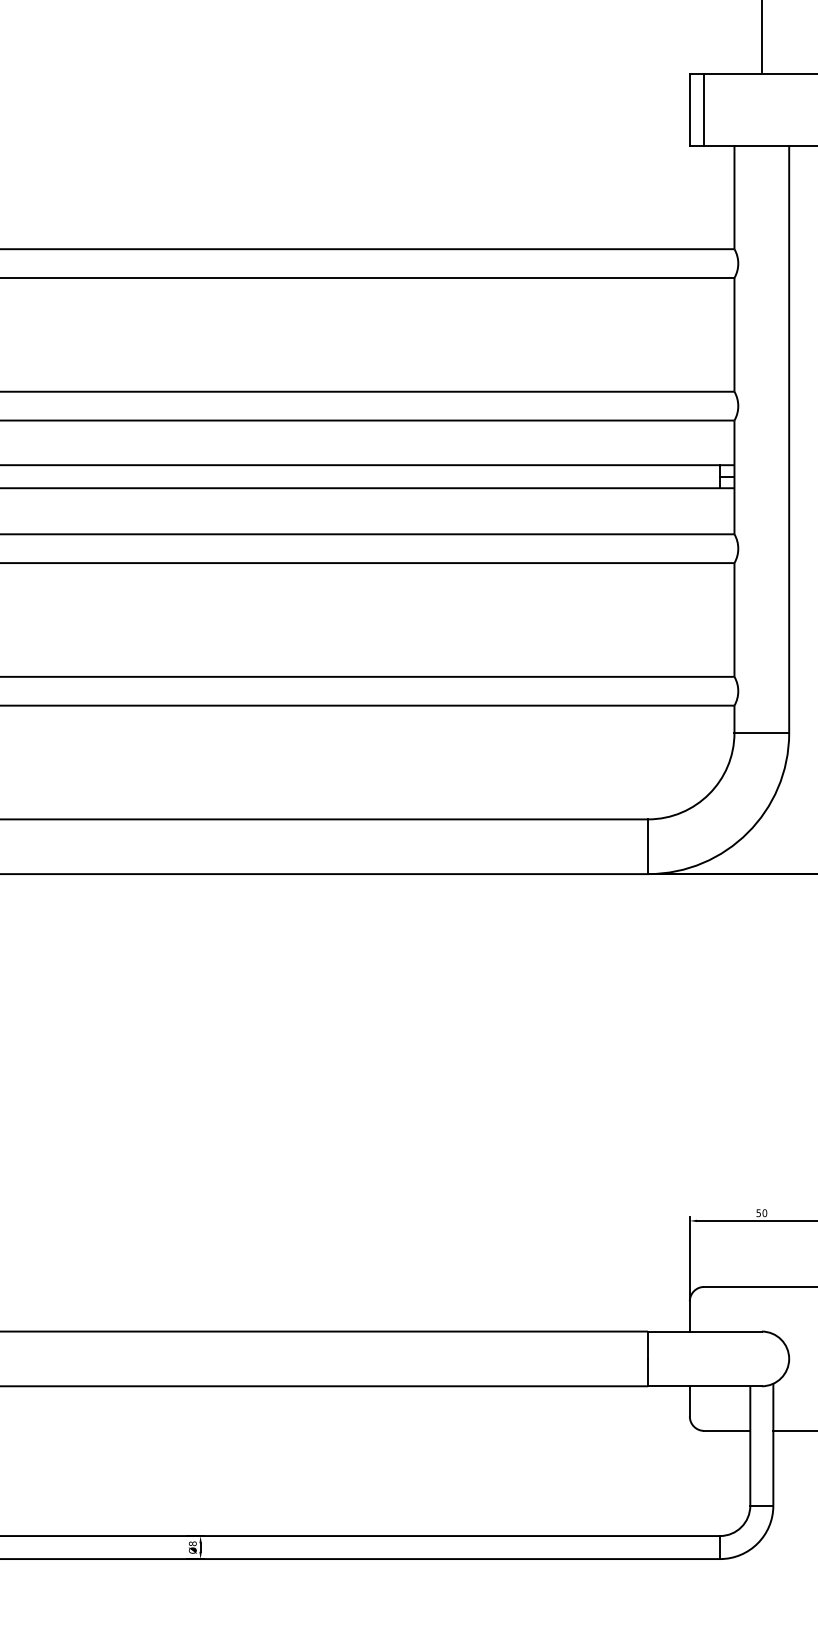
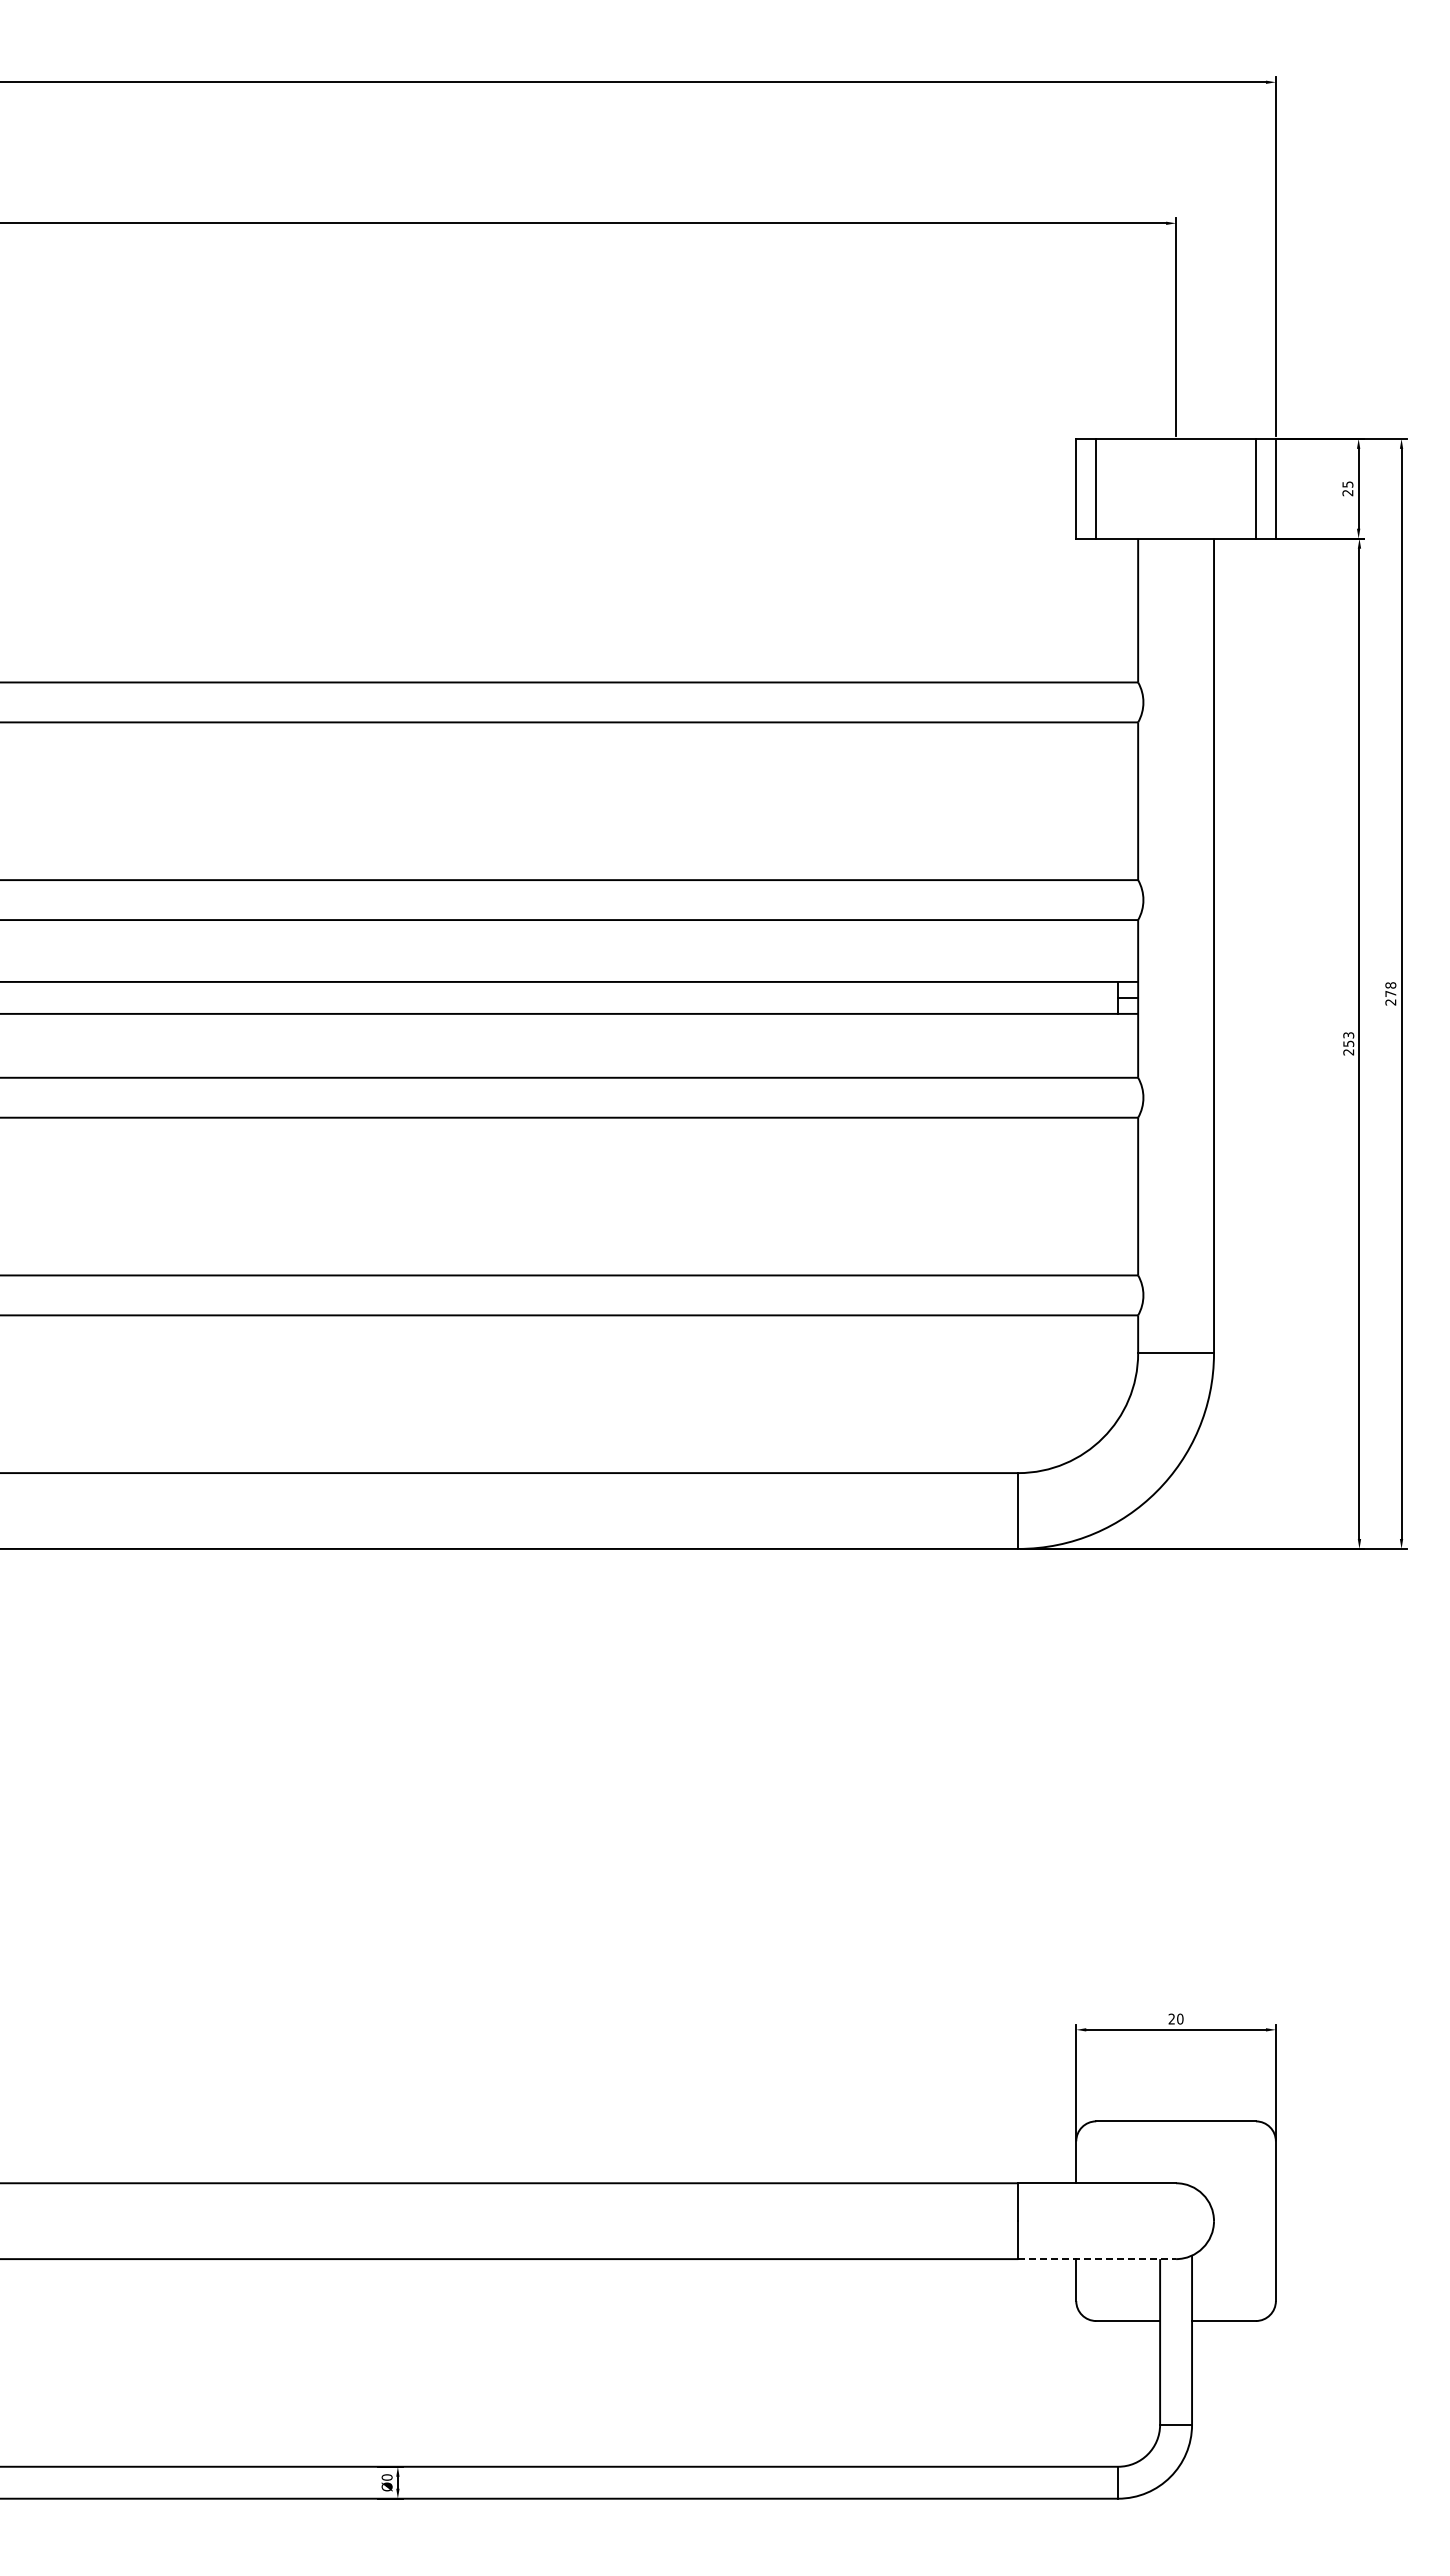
text: (758, 1212) -> (1171, 2018), 50 -> 20
line: (705, 1386) -> (1097, 2259), solid -> dashed
text: (193, 1543) -> (387, 2477), Ø8 -> Ø0

